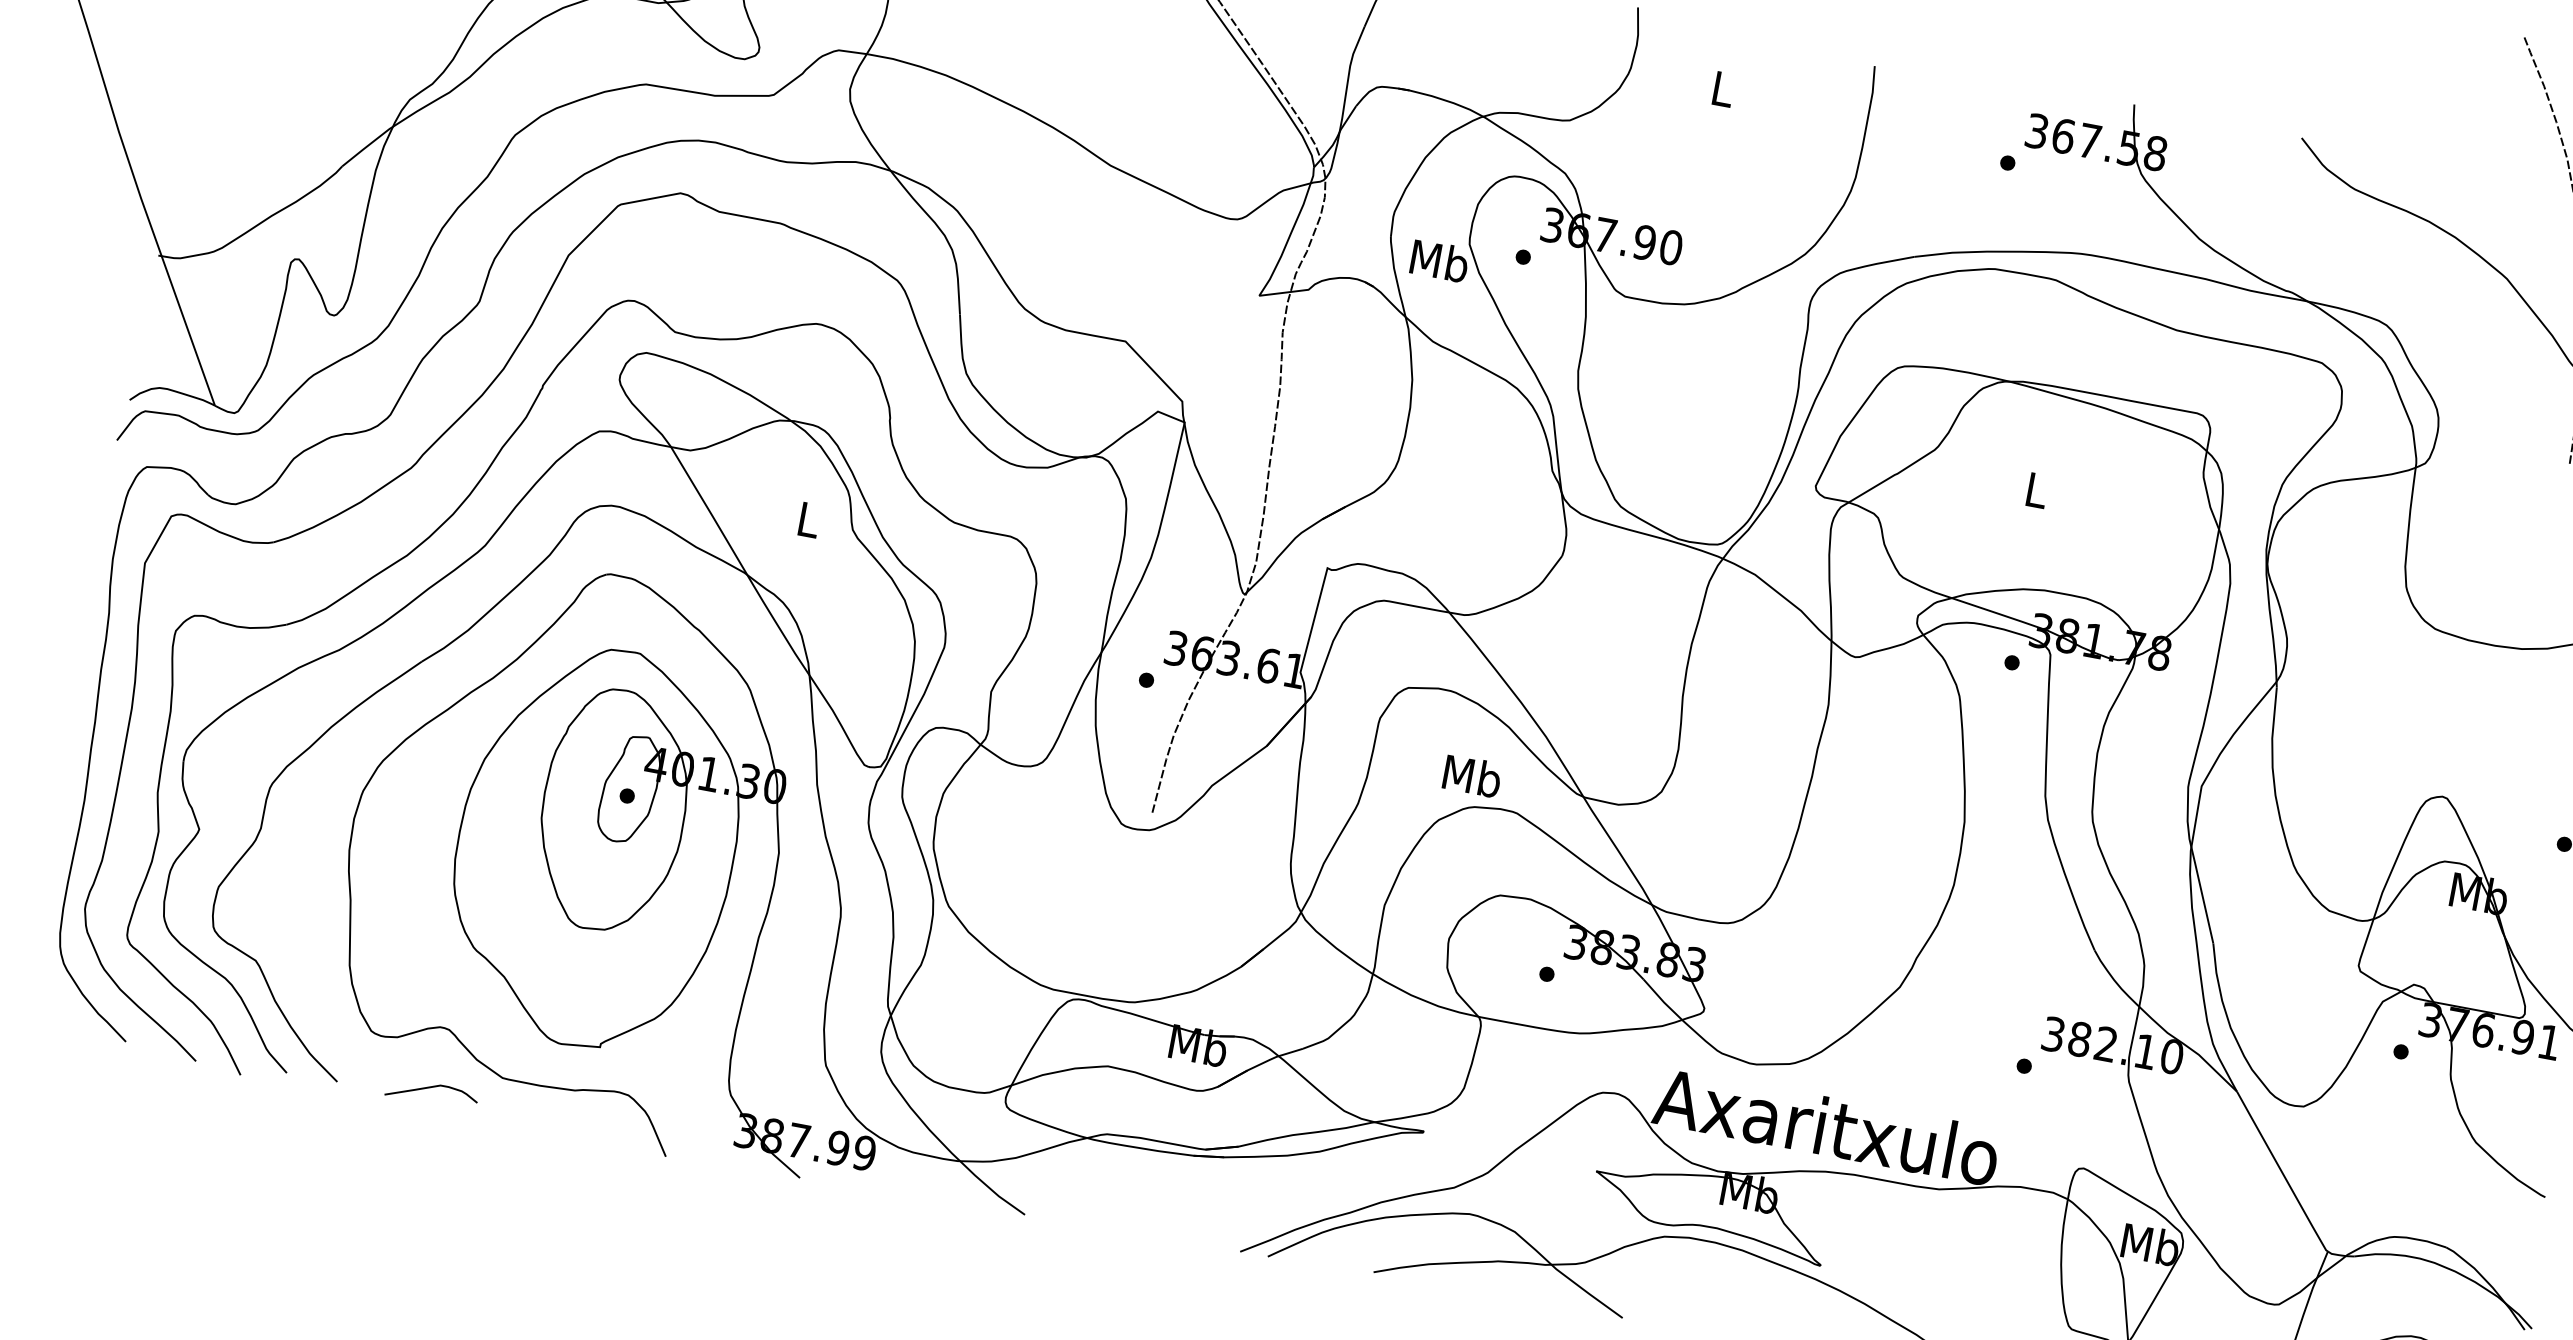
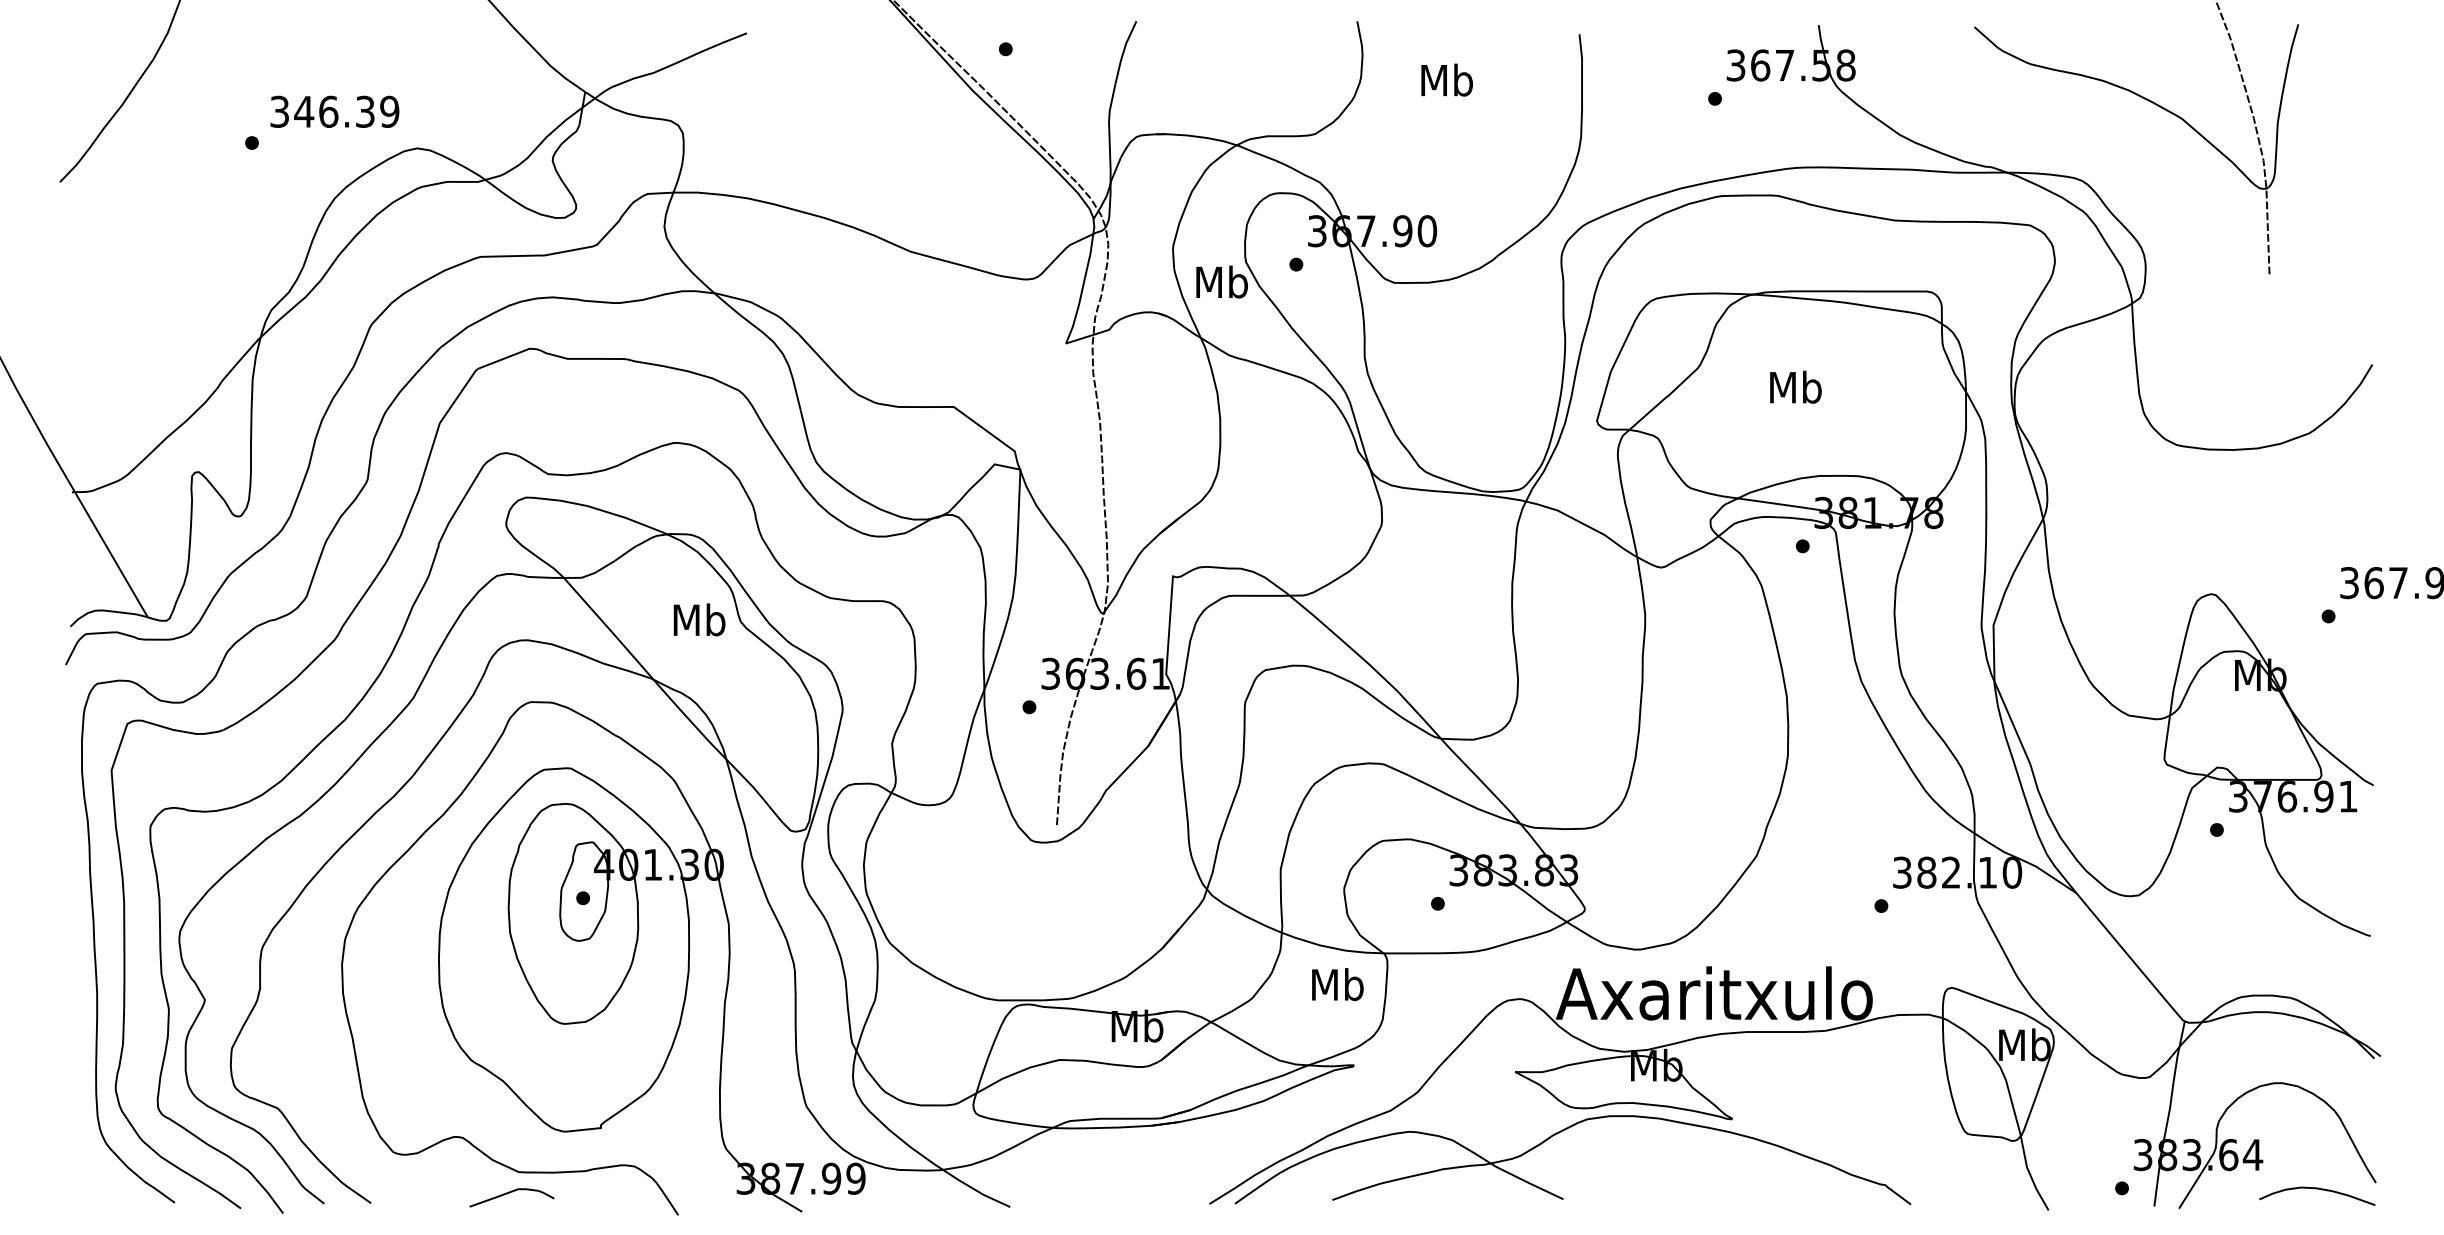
text: (1723, 88) -> (1447, 79), L -> Mb
text: (2036, 489) -> (1795, 386), L -> Mb
text: (808, 519) -> (699, 619), L -> Mb
text: (1472, 776) -> (1337, 984), moved
curve: (430, 1088) -> (509, 1193), moved

